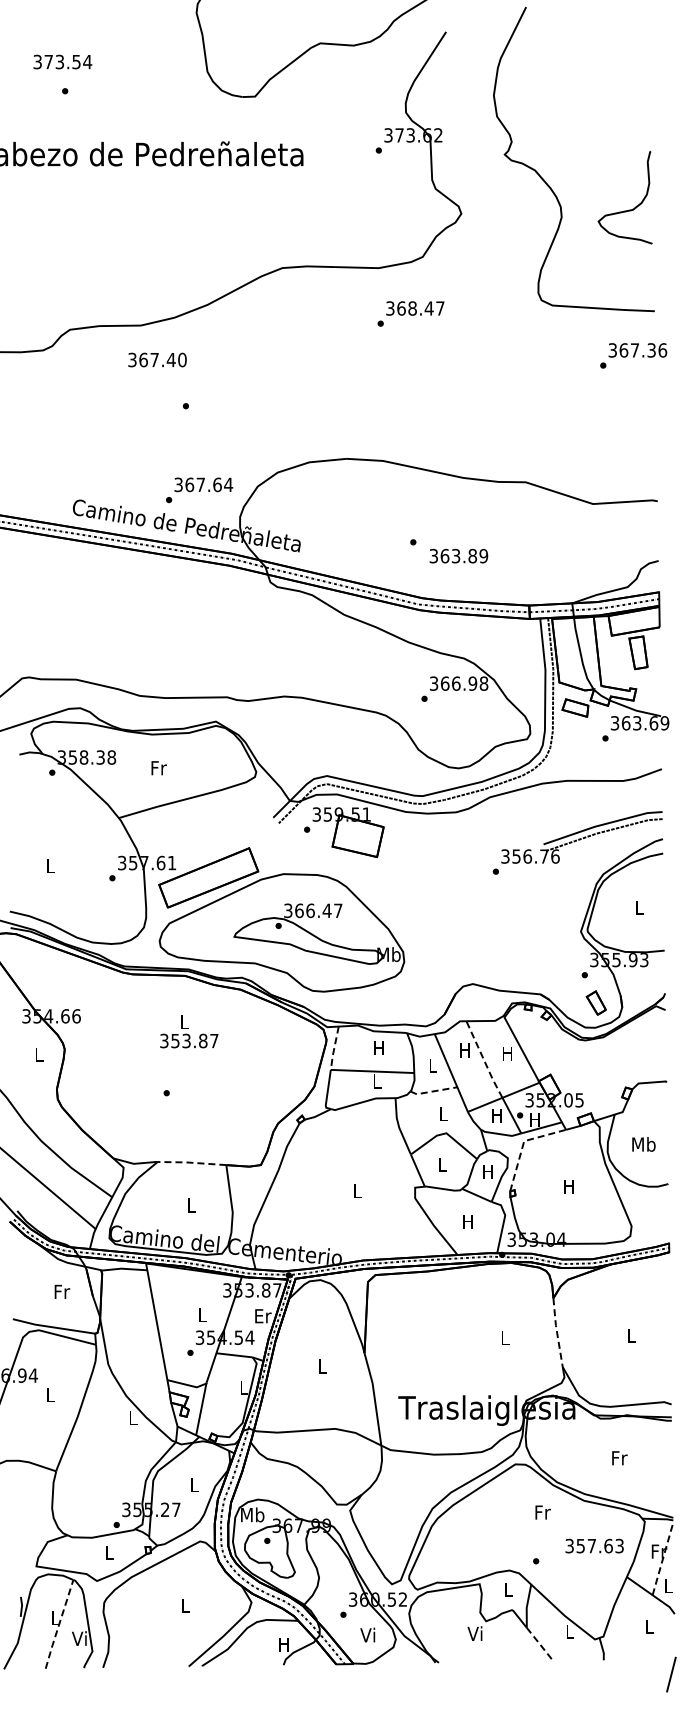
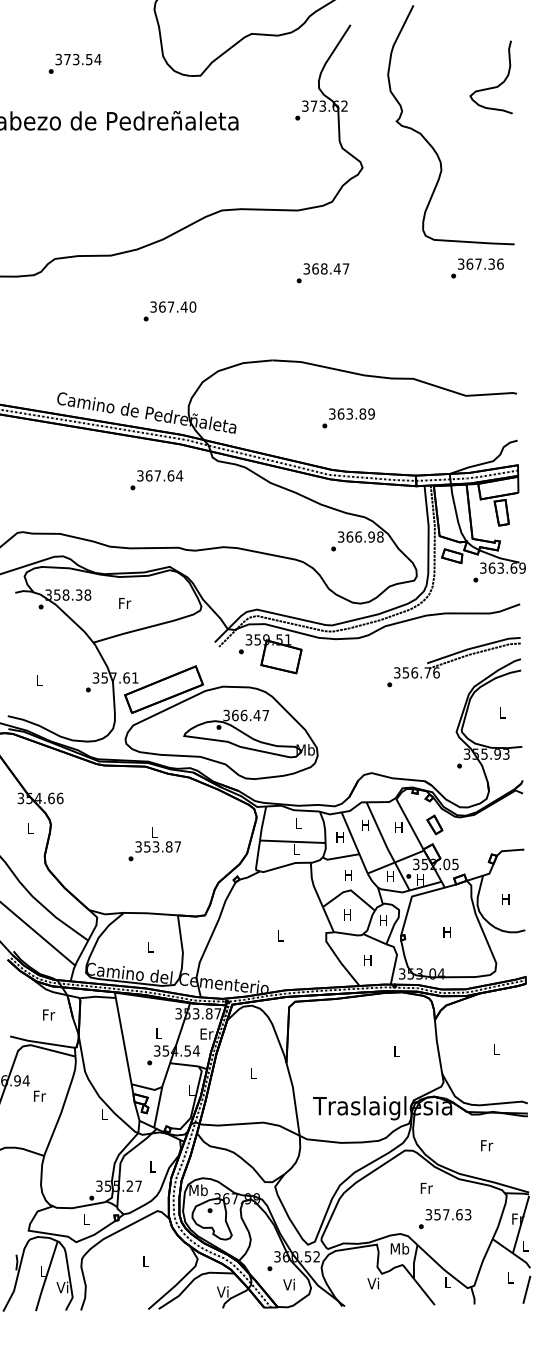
text: (62, 61) -> (78, 59), moved
curve: (628, 209) -> (493, 86), moved
text: (410, 313) -> (322, 272), moved
text: (633, 355) -> (477, 268), moved
text: (157, 359) -> (173, 306), moved
text: (199, 490) -> (156, 480), moved
text: (458, 555) -> (351, 413), moved
part: (595, 1002) -> (434, 824), moved
text: (189, 1031) -> (158, 839), moved
text: (378, 1047) -> (297, 822), H -> L
line: (334, 1048) -> (262, 823), dashed -> solid
line: (483, 1059) -> (379, 832), dashed -> solid
text: (432, 1065) -> (339, 837), L -> H
line: (433, 1091) -> (340, 857), dashed -> solid
text: (442, 1113) -> (347, 874), L -> H
line: (523, 1144) -> (411, 899), dashed -> solid
text: (643, 1144) -> (505, 899), Mb -> H
line: (191, 1162) -> (150, 913), dashed -> solid
text: (441, 1164) -> (346, 914), L -> H
line: (557, 1332) -> (438, 1046), dashed -> solid
text: (50, 1395) -> (39, 1096), L -> Fr
text: (594, 1545) -> (448, 1214), moved
line: (663, 1557) -> (521, 1223), dashed -> solid
text: (508, 1589) -> (399, 1248), L -> Mb
line: (59, 1624) -> (46, 1276), dashed -> solid
text: (283, 1644) -> (222, 1292), H -> Vi
line: (540, 1644) -> (424, 1292), dashed -> solid
line: (671, 1674) -> (526, 1289), moved

